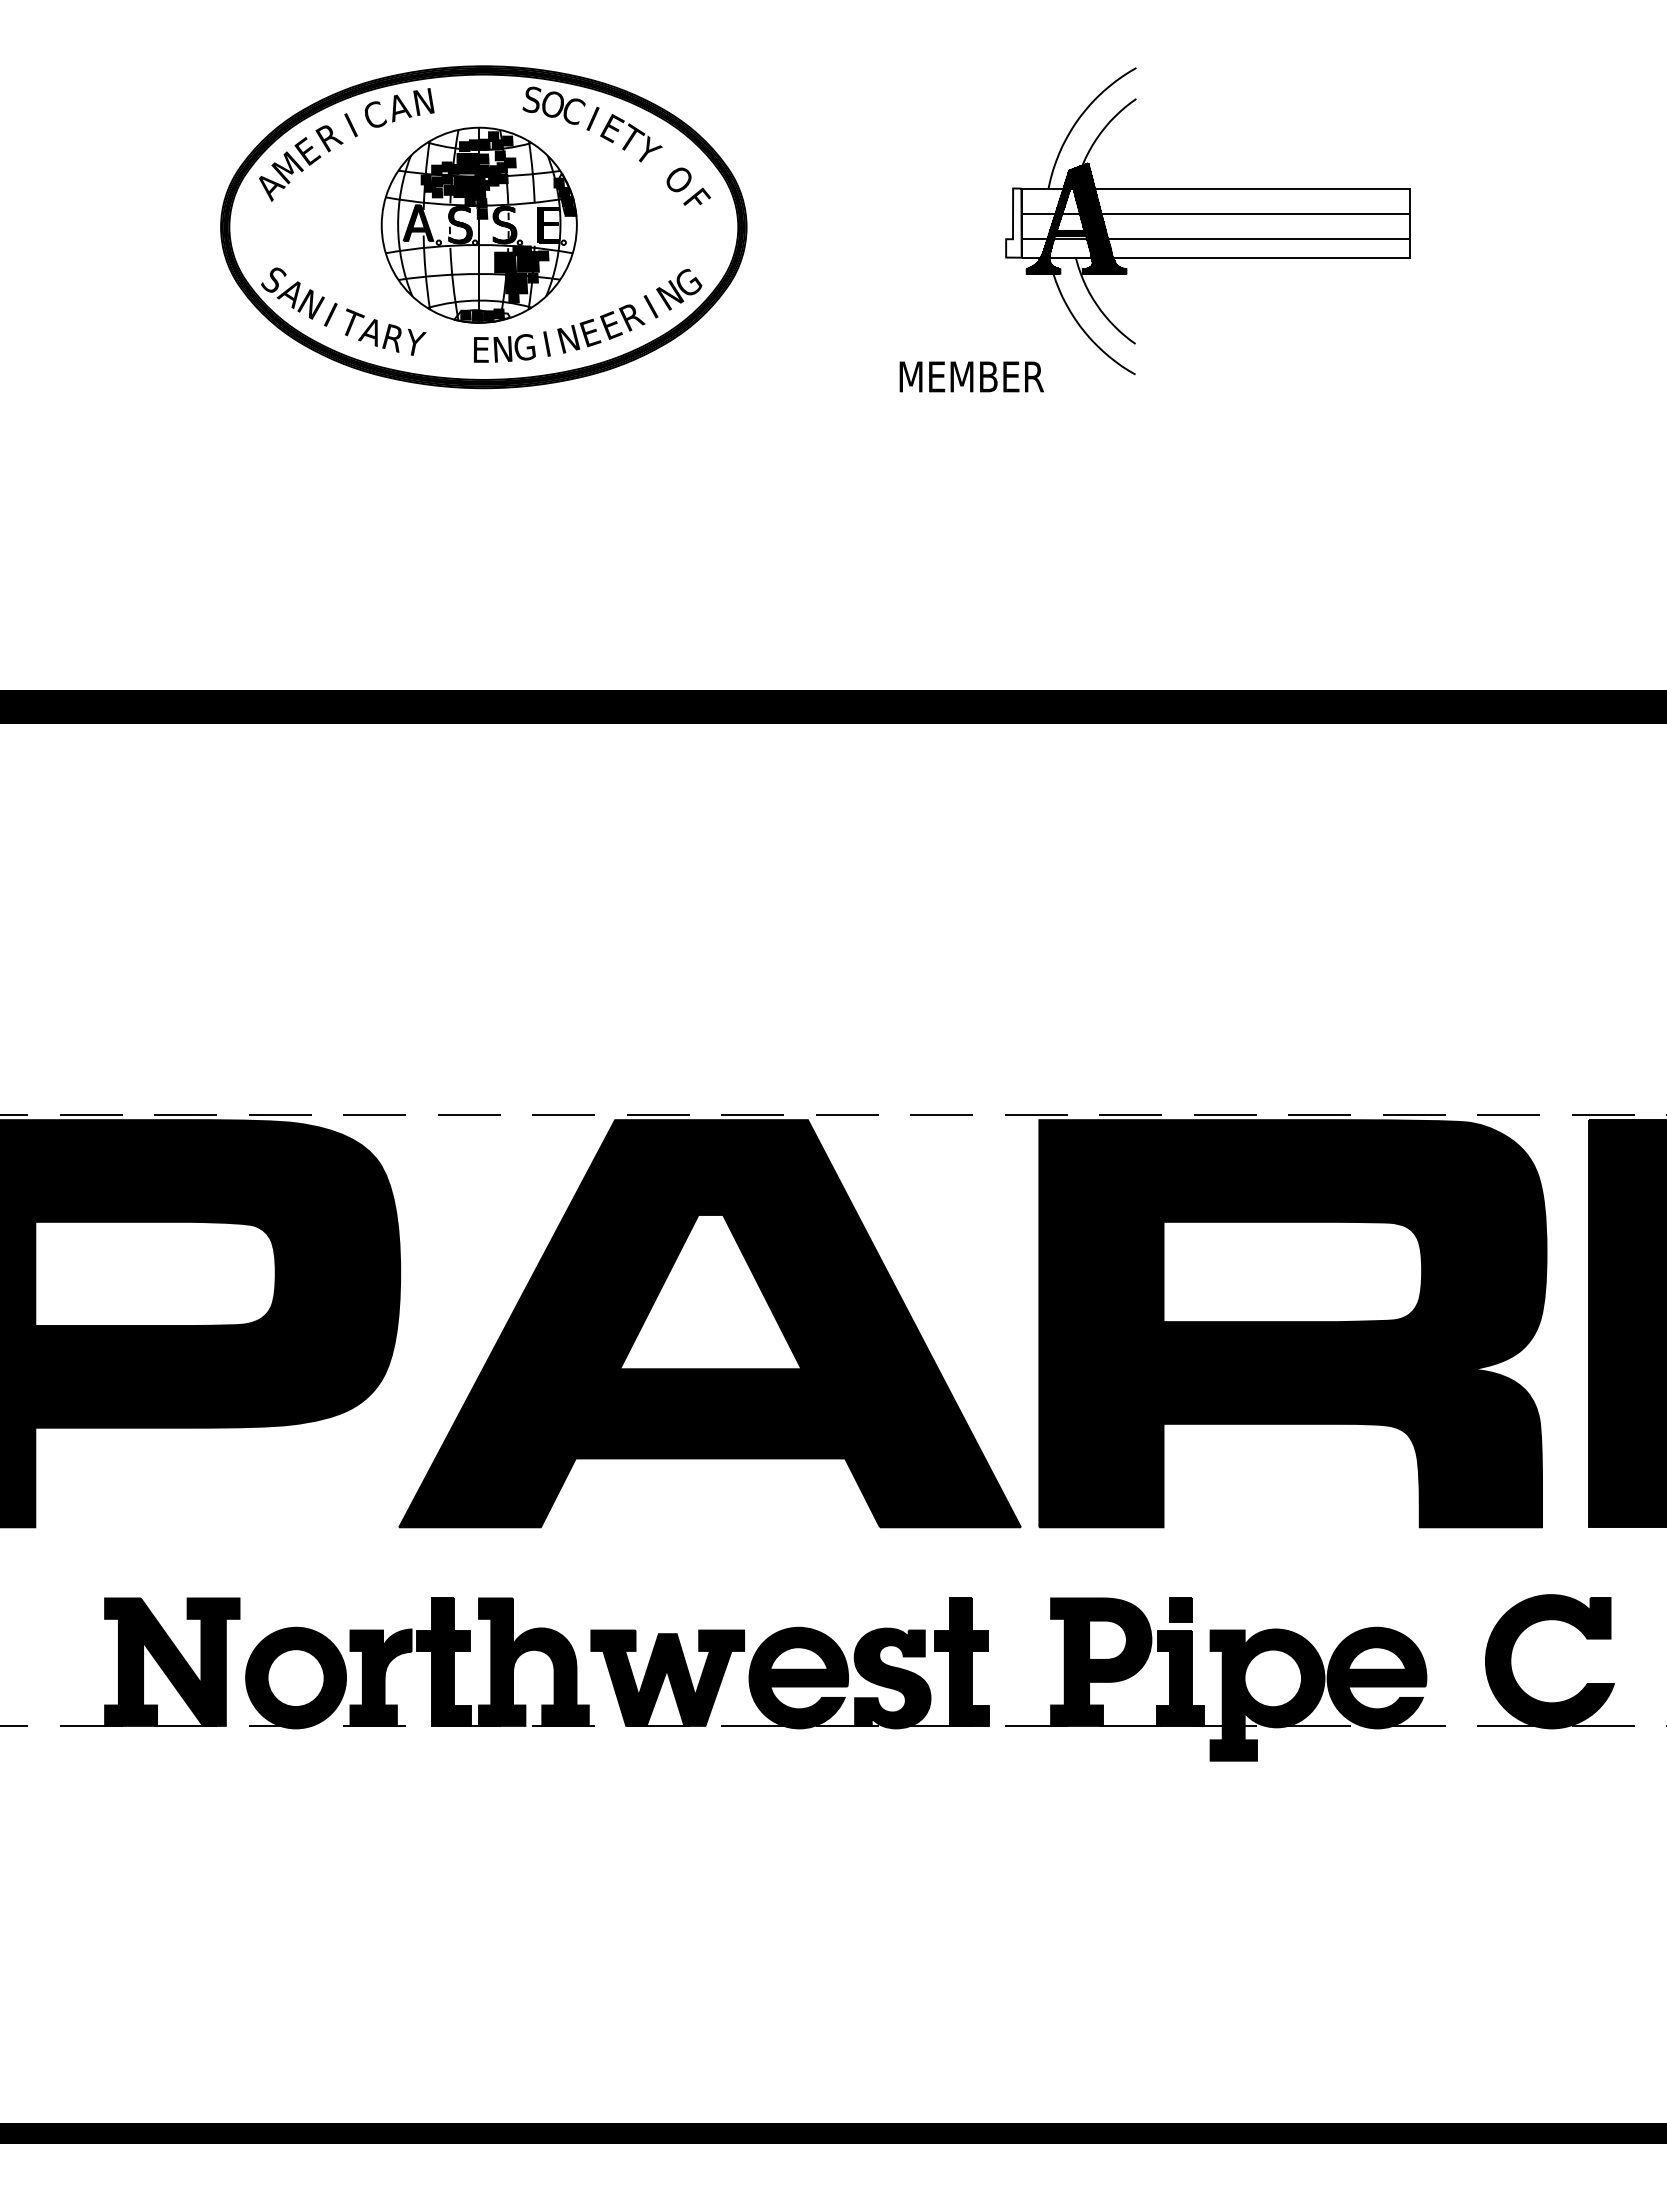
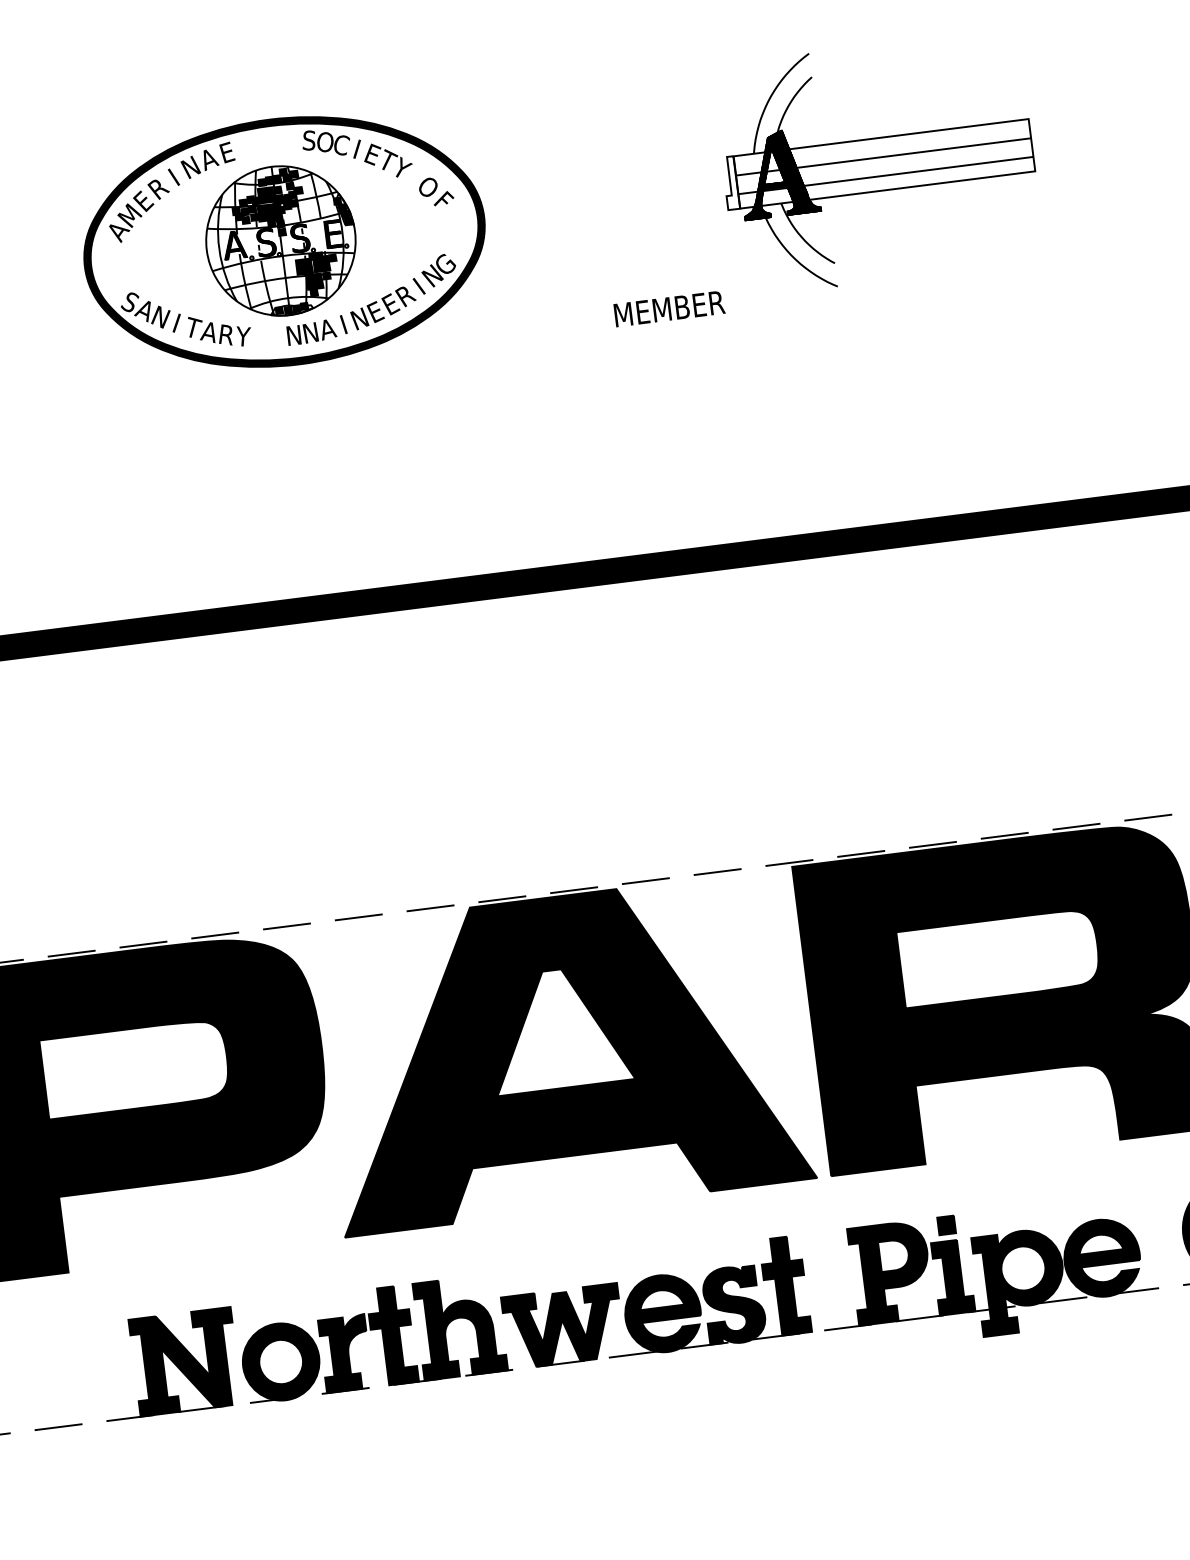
text: (423, 101) -> (226, 152), N -> E
text: (374, 115) -> (190, 167), C -> N
part: (1207, 221) -> (877, 163), moved
text: (525, 347) -> (327, 329), G -> A
text: (480, 349) -> (293, 335), E -> N

